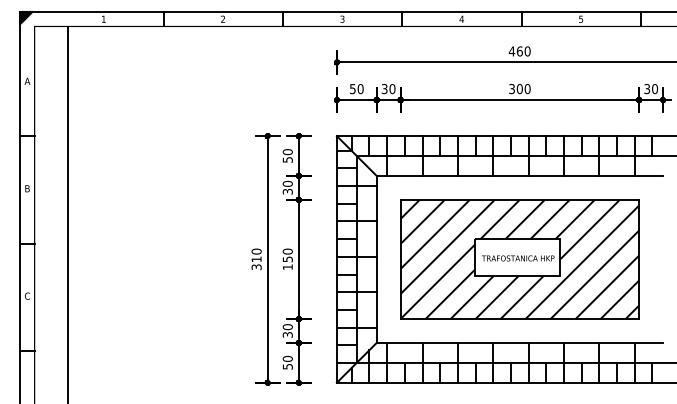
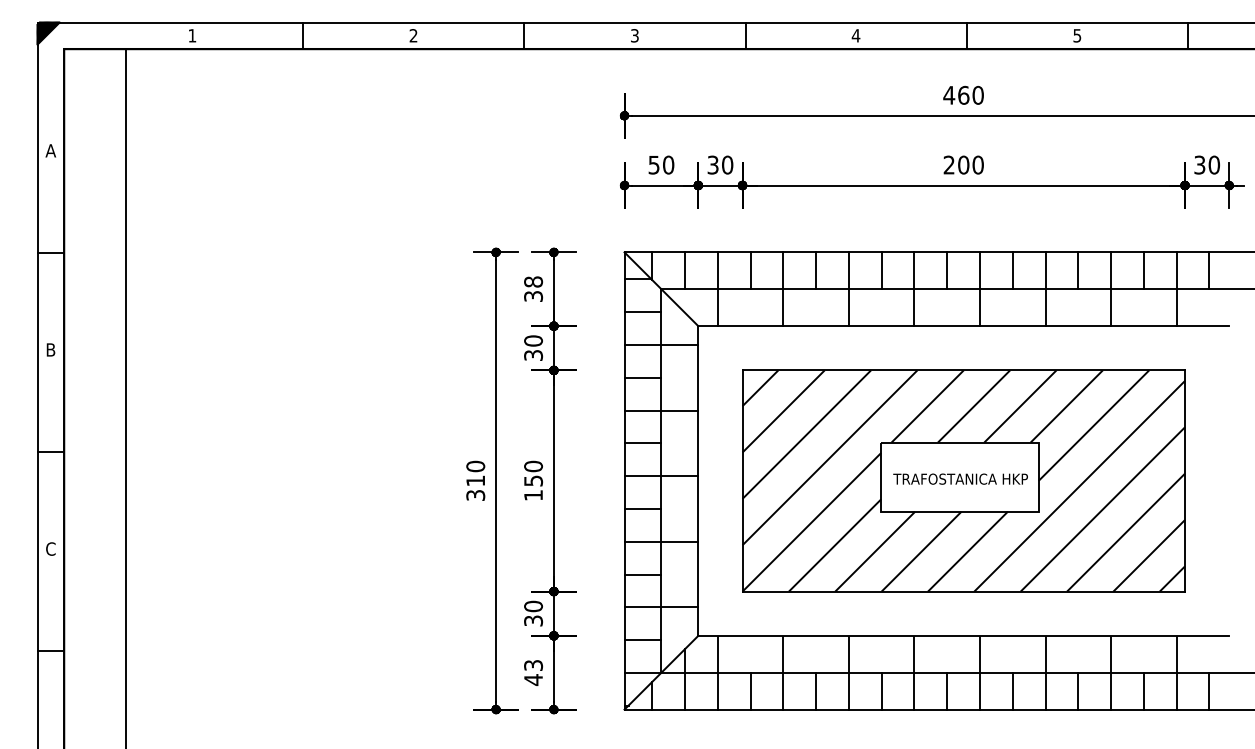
text: (511, 89) -> (948, 165), 300 -> 200
text: (287, 155) -> (532, 288), 50 -> 38
text: (287, 362) -> (532, 672), 50 -> 43

